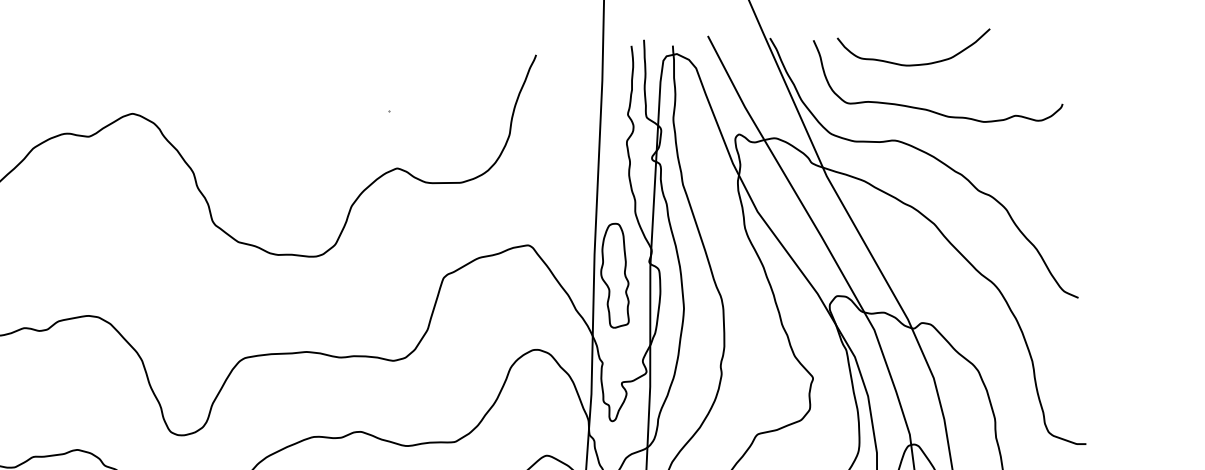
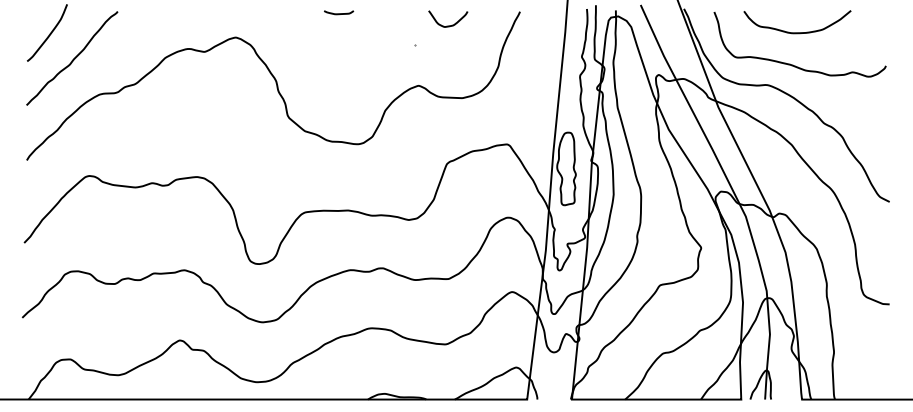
curve: (915, 64) -> (797, 32), moved
curve: (278, 71) -> (339, 13), added
curve: (435, 80) -> (448, 25), added

